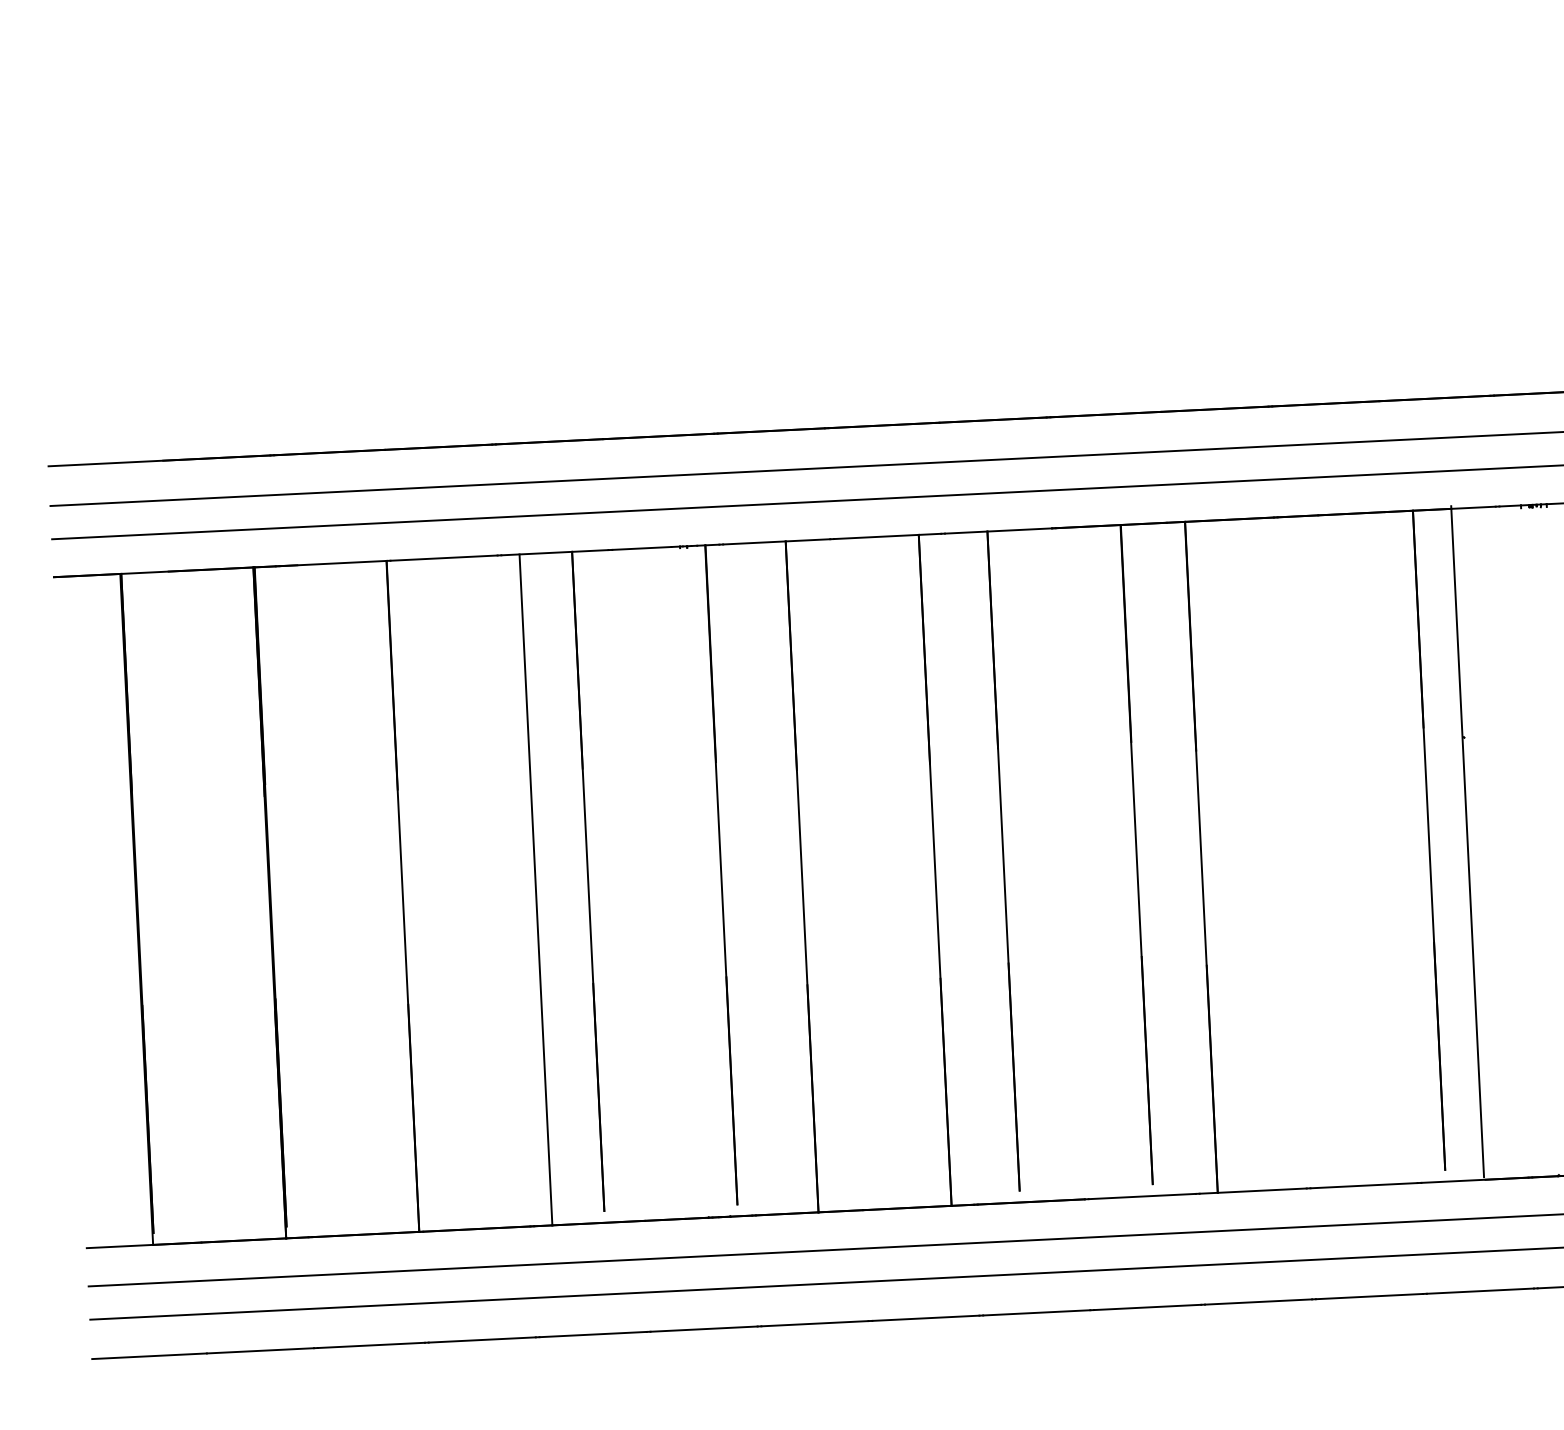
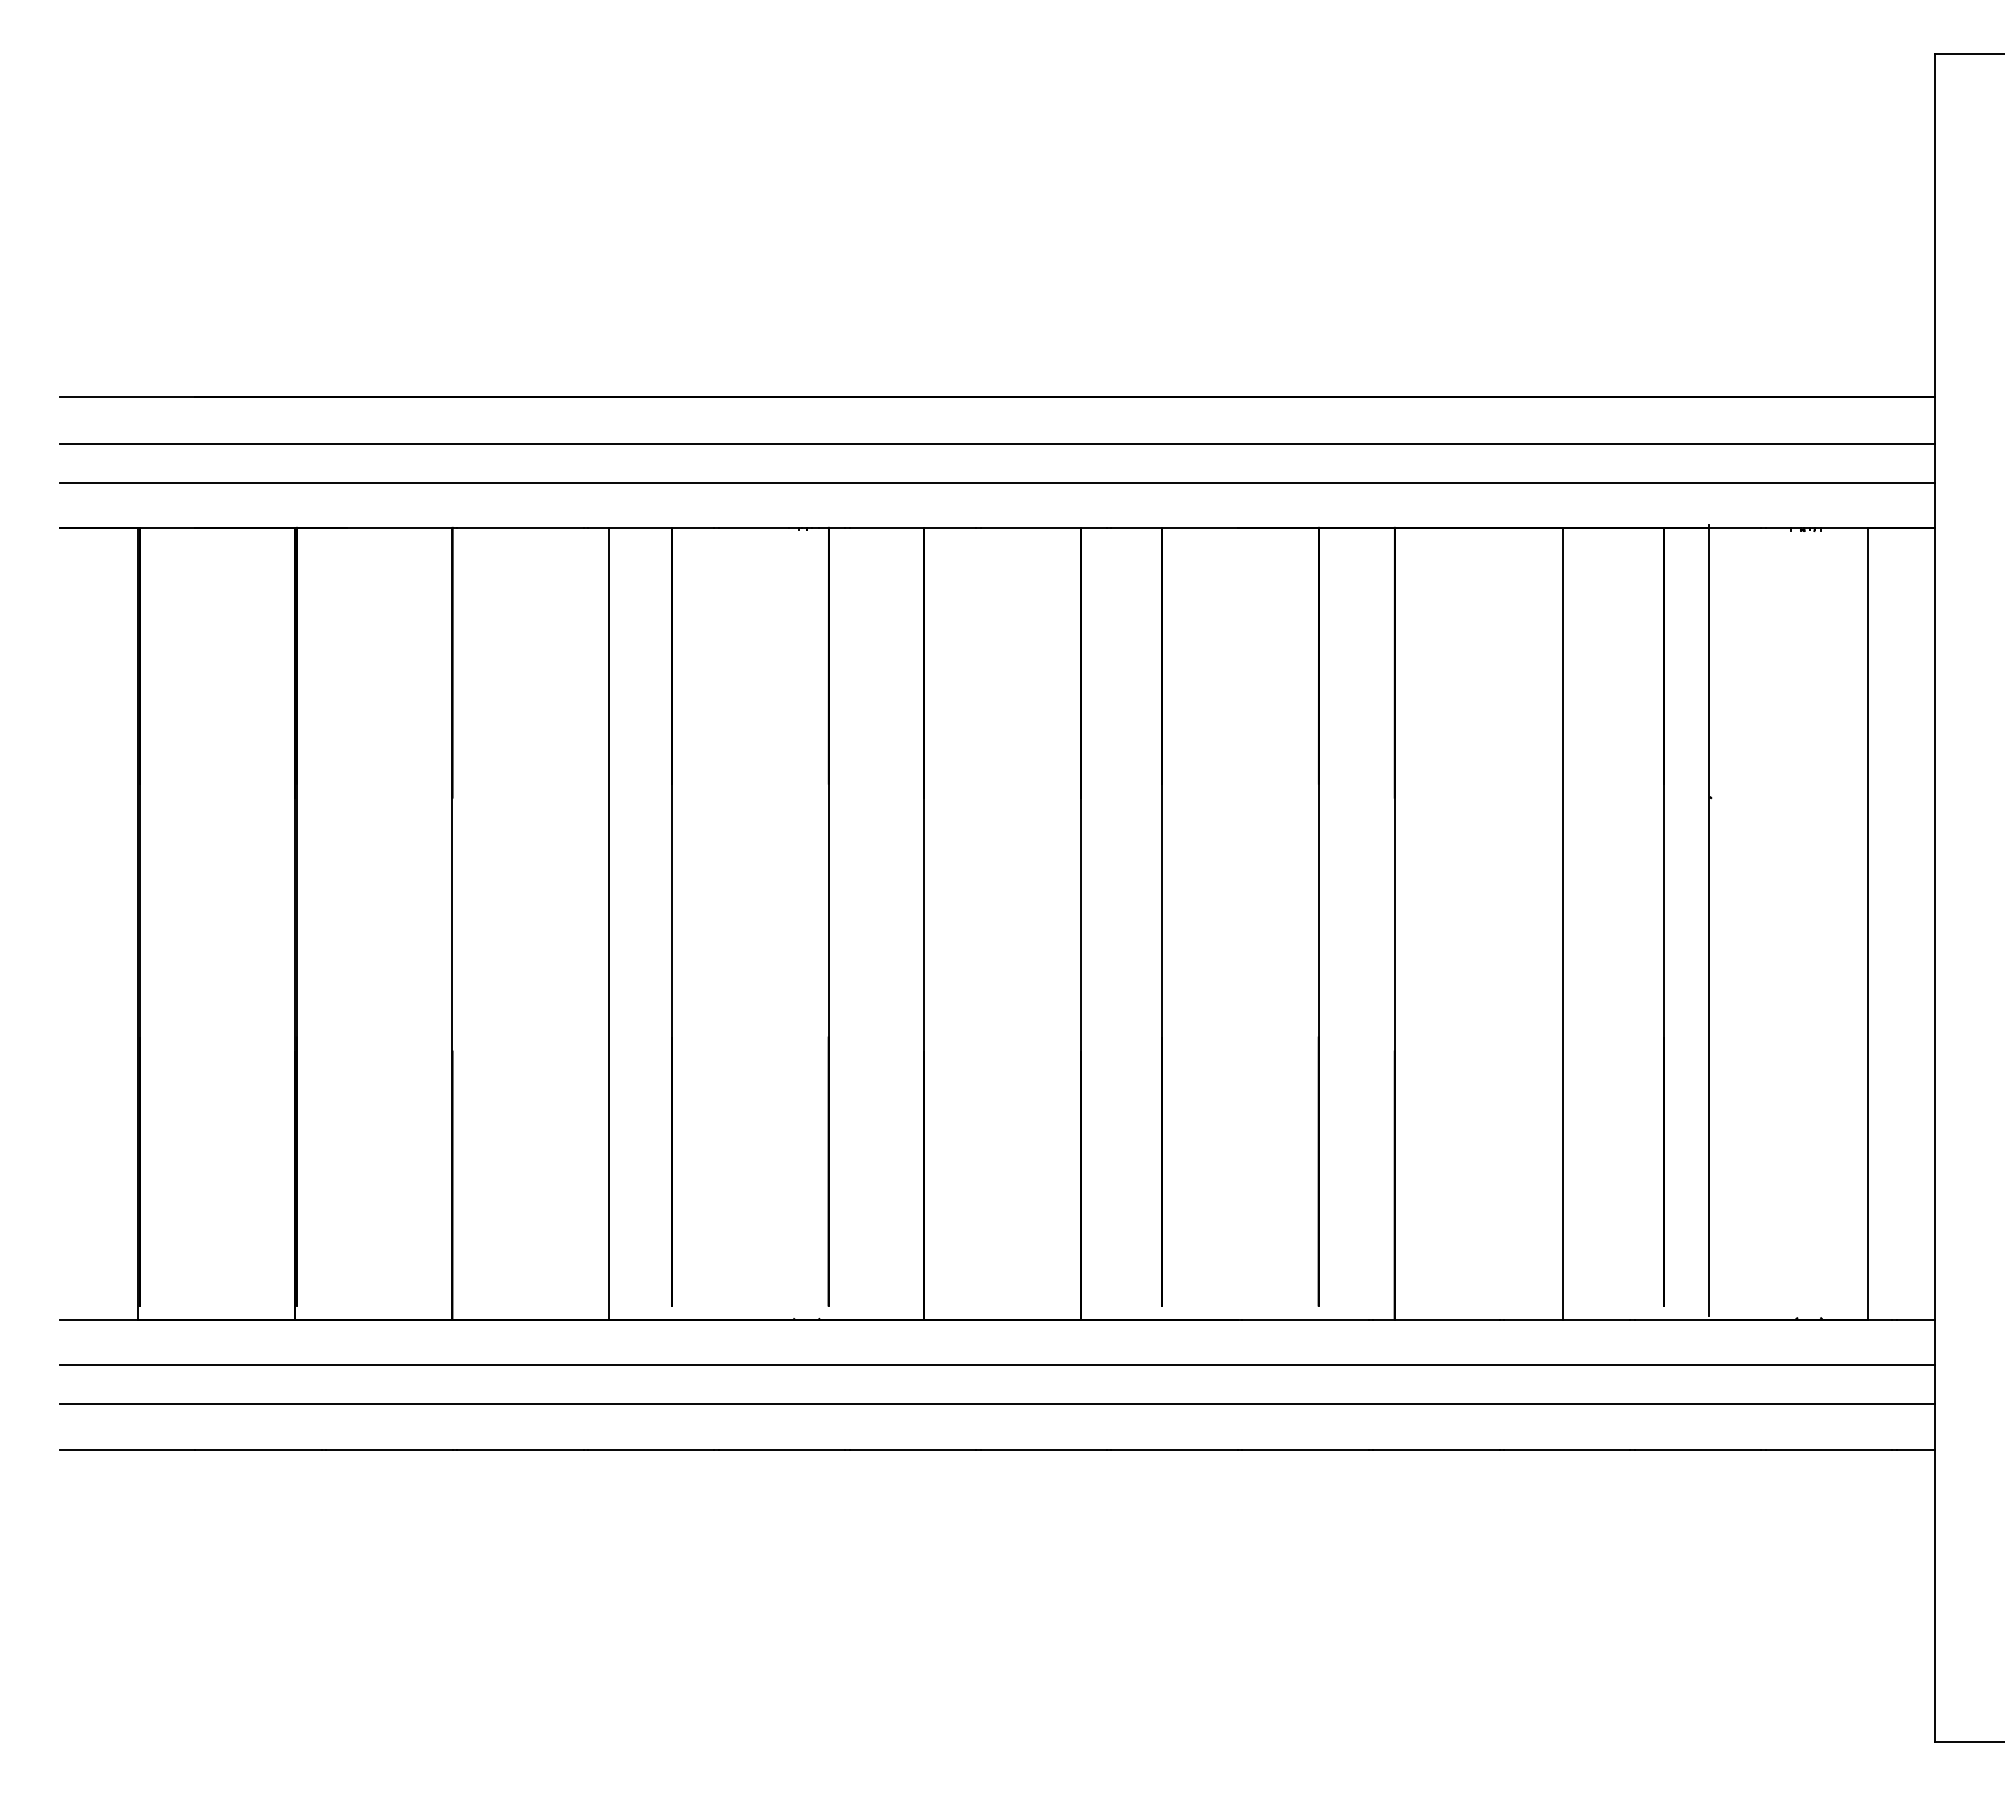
line: (1343, 850) -> (1562, 923), added

